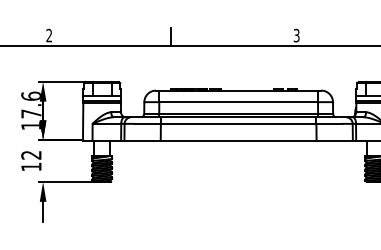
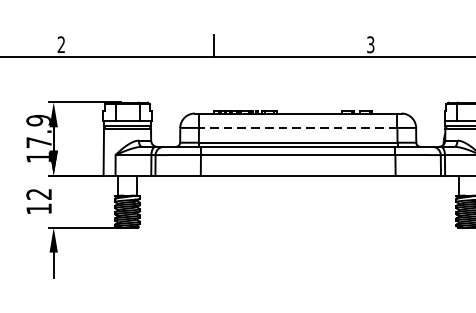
text: (30, 95) -> (37, 119), 17.6 -> 17.9
line: (238, 102) -> (298, 128), solid -> dashed

